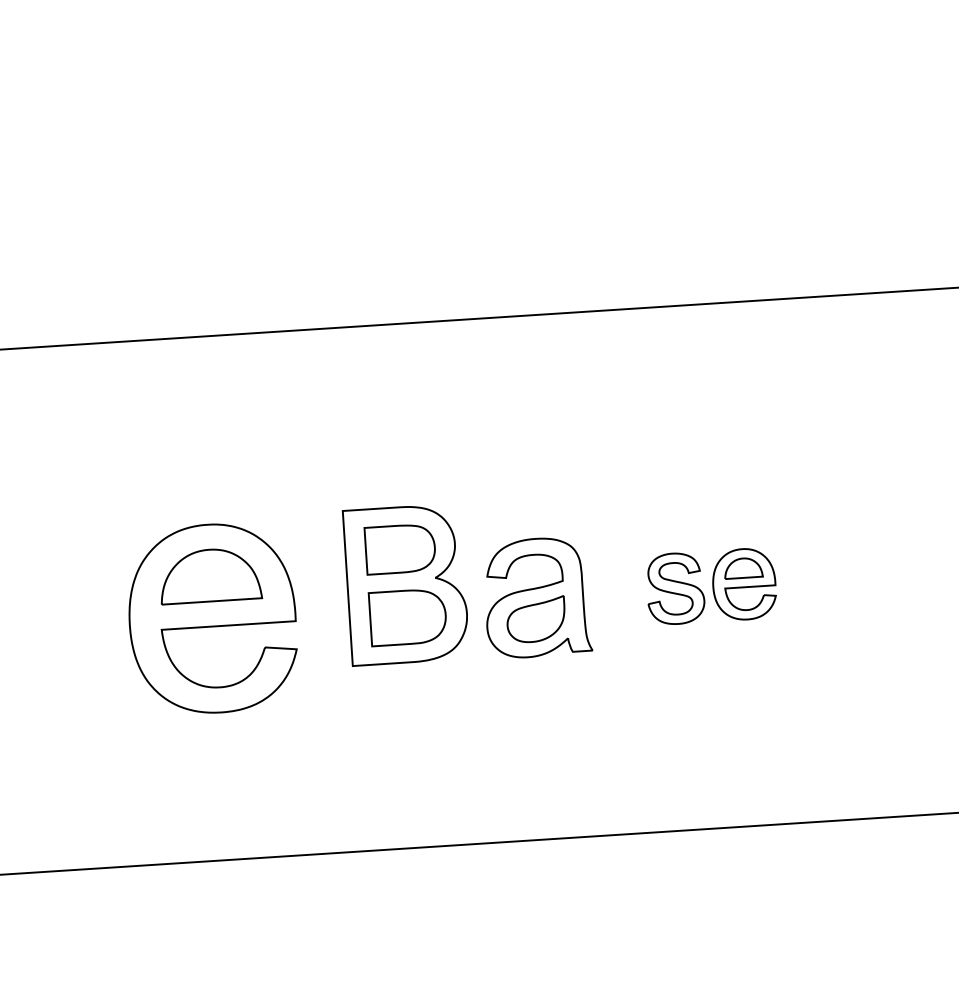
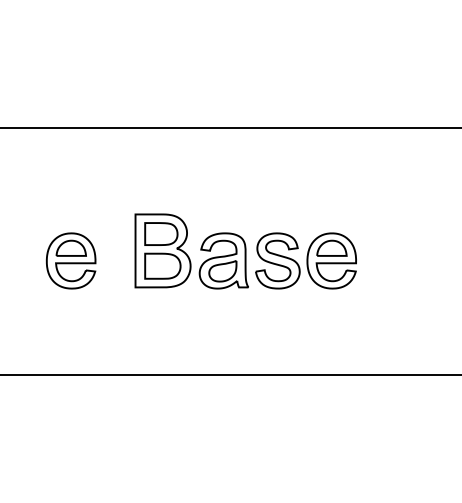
part: (710, 585) -> (305, 260), size x1.67
part: (210, 617) -> (70, 260), size x0.62

